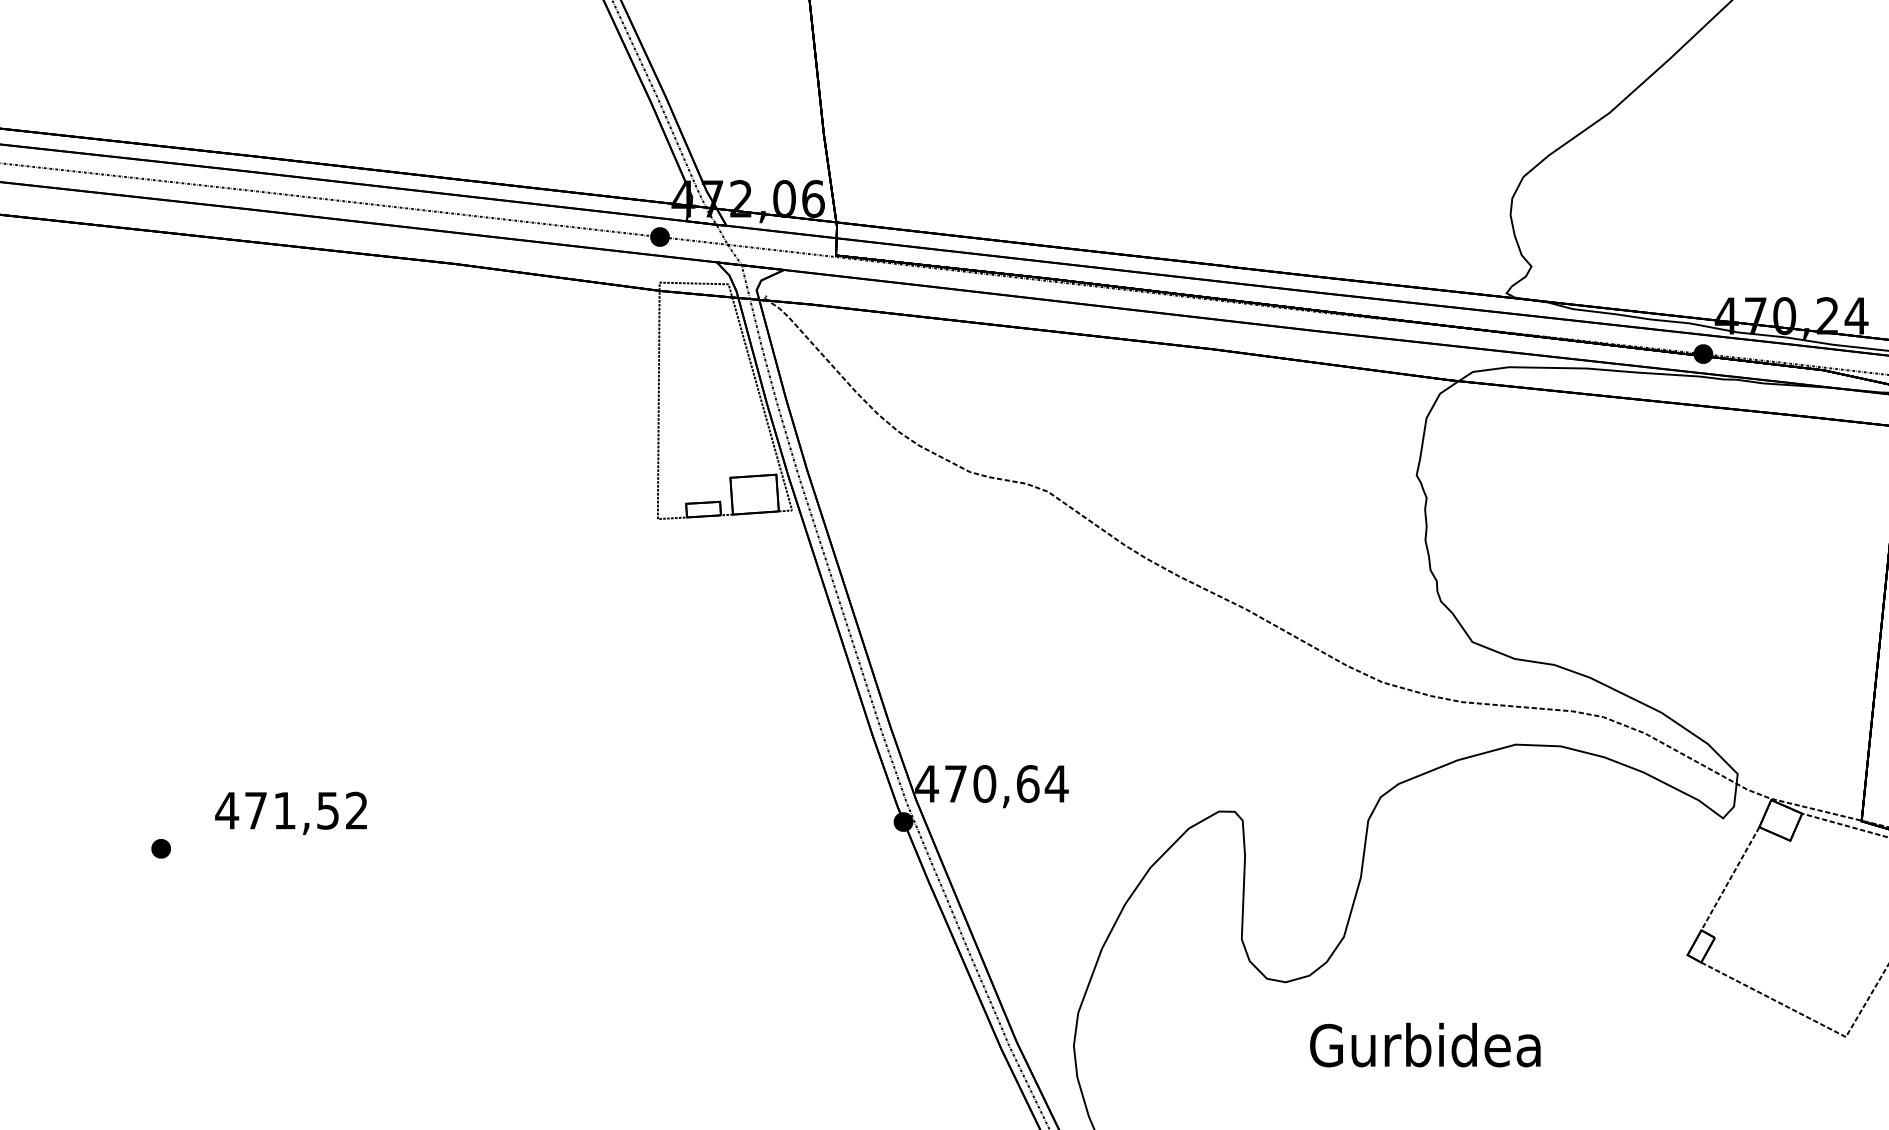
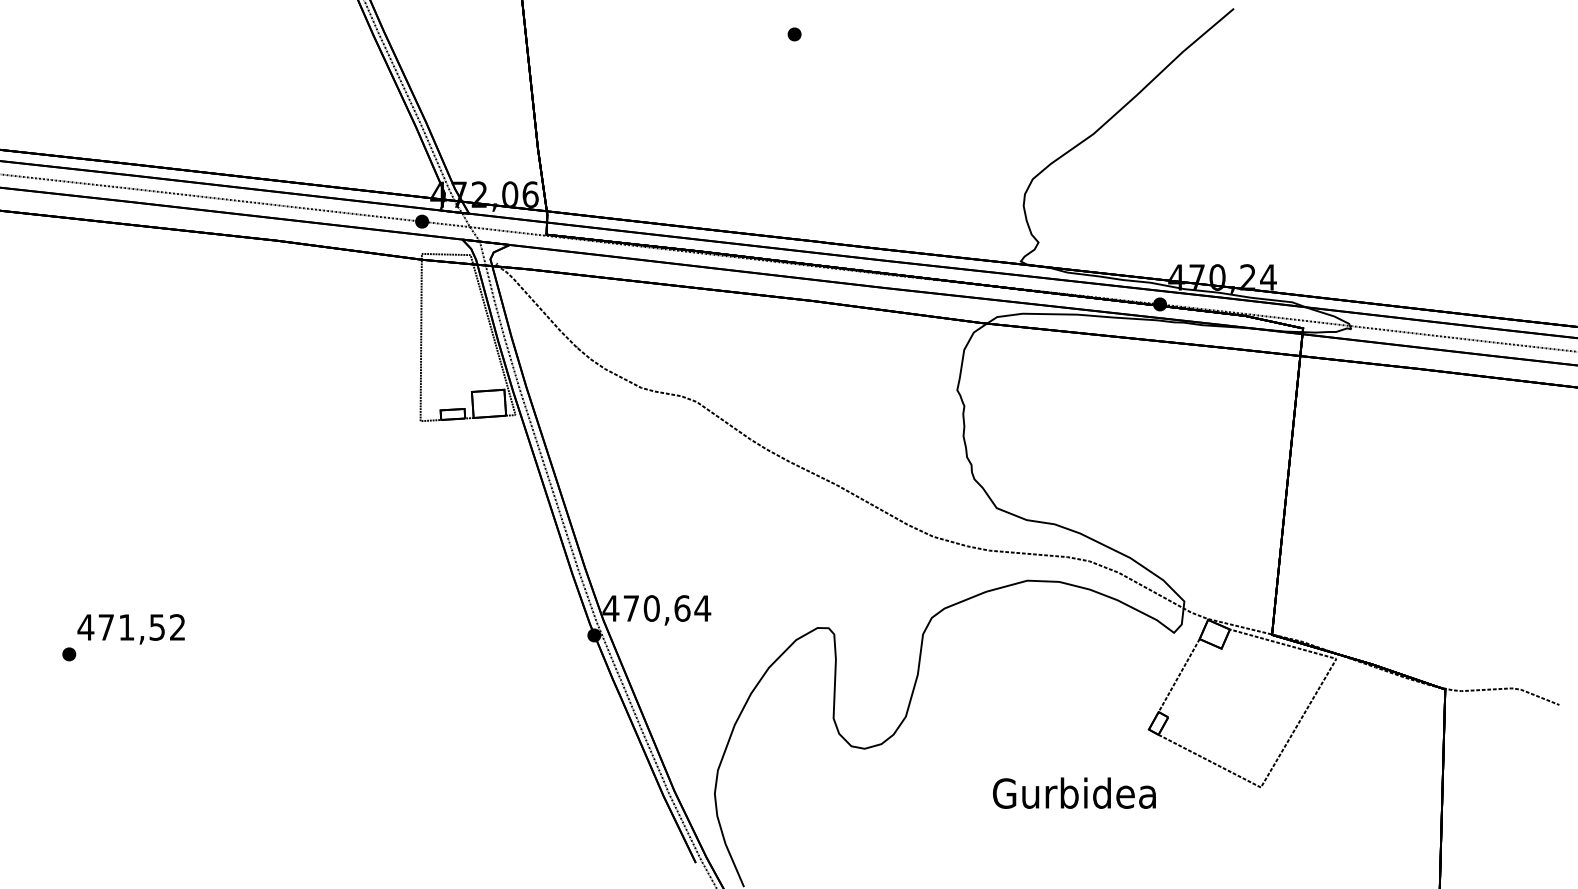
text: (290, 813) -> (130, 629), moved
text: (1425, 1044) -> (1074, 792), moved

